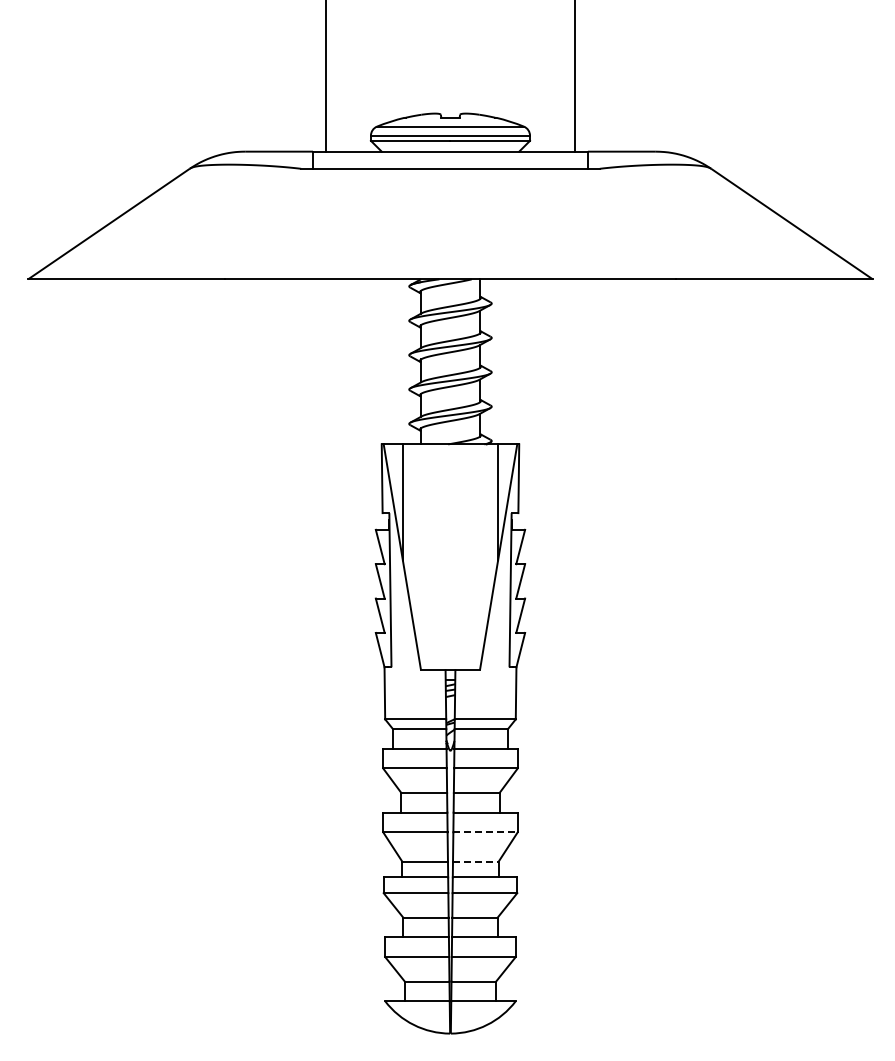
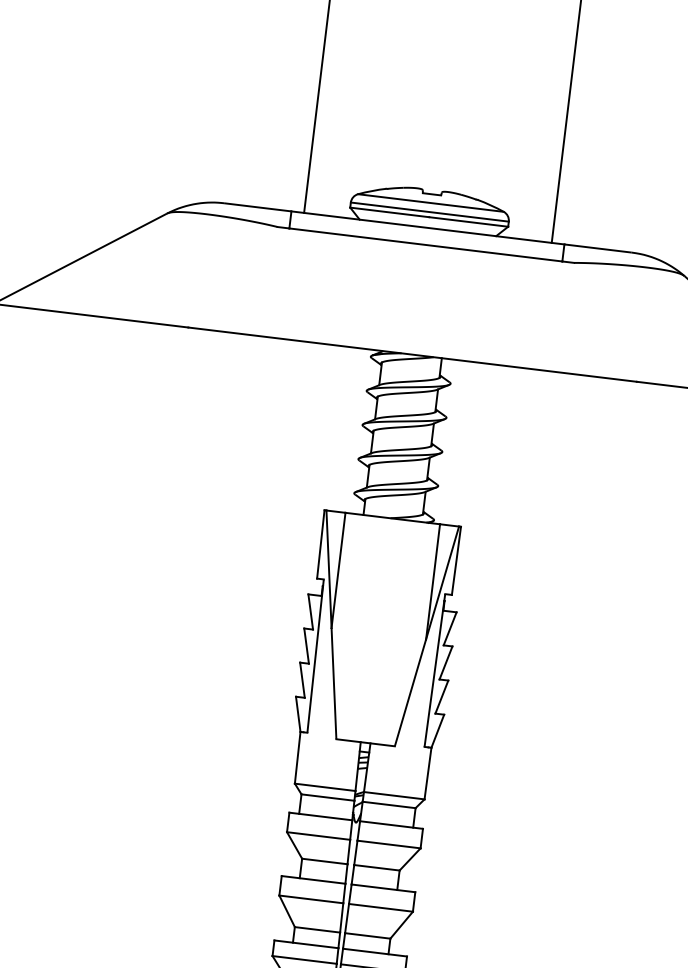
line: (486, 832) -> (381, 908), dashed -> solid
line: (475, 861) -> (367, 935), dashed -> solid

